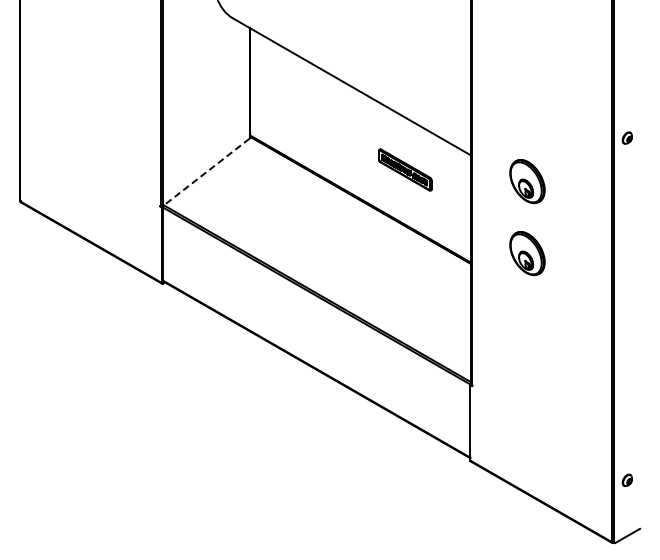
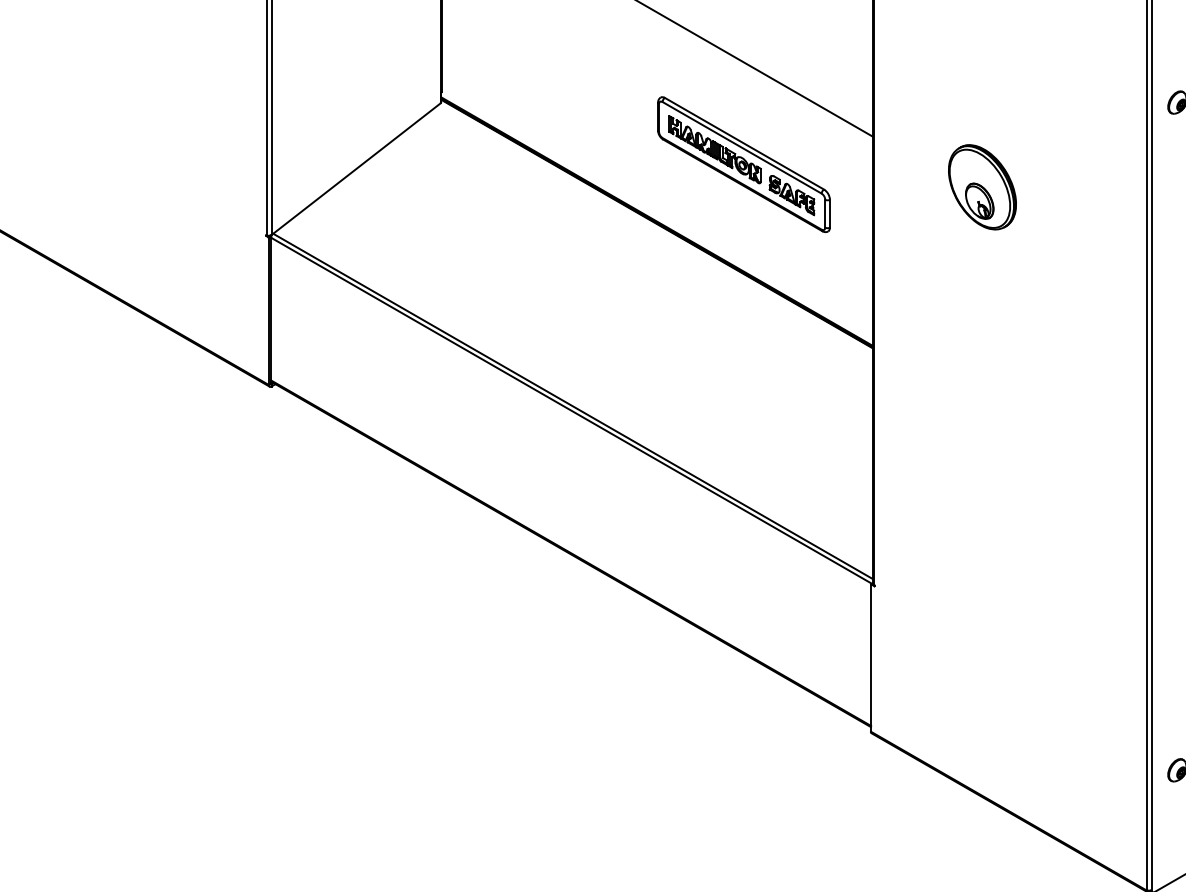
part: (405, 169) -> (744, 163), size x1.67
line: (206, 172) -> (356, 169), dashed -> solid
part: (527, 253) -> (982, 327), removed

